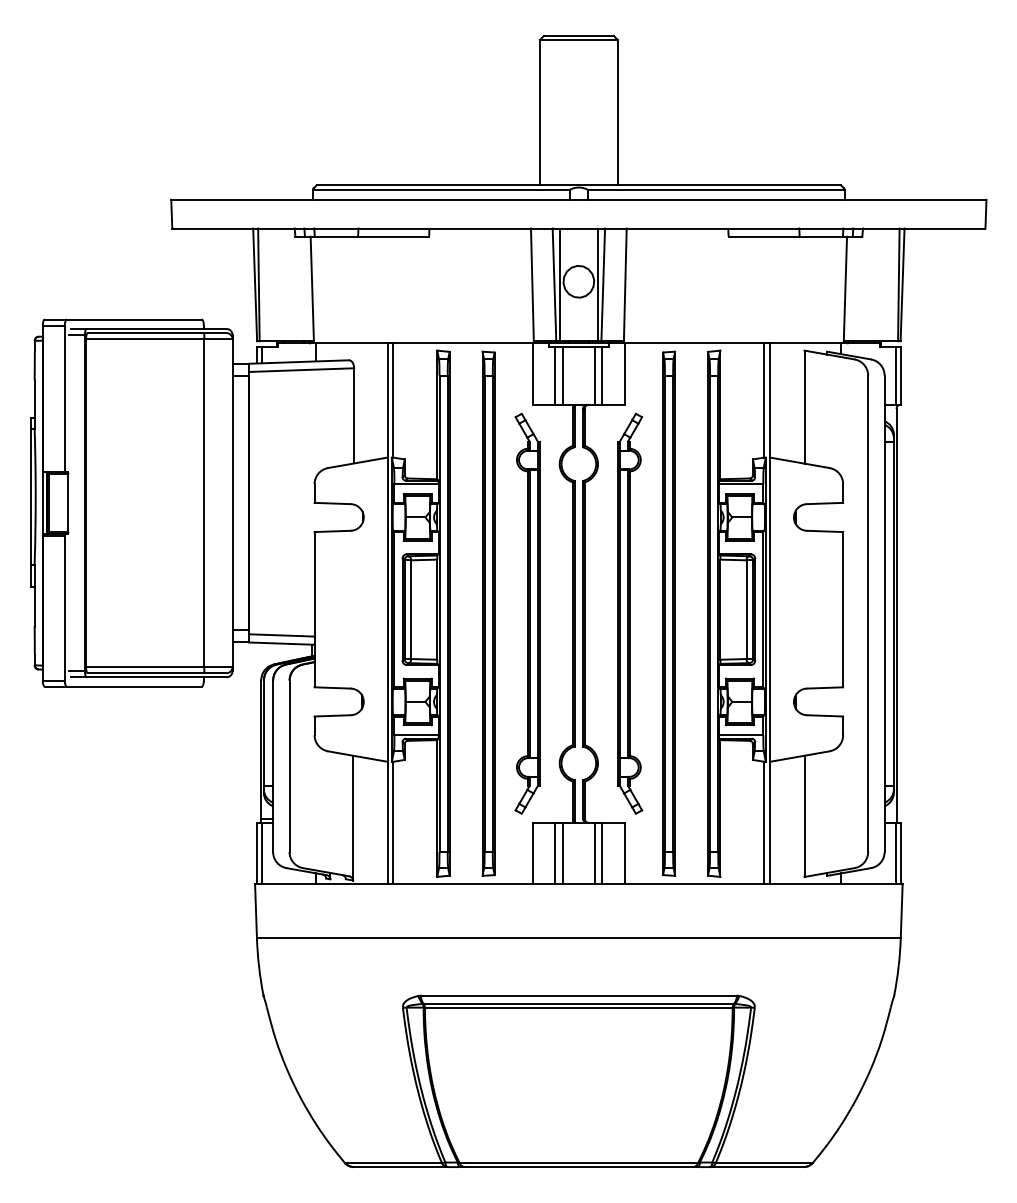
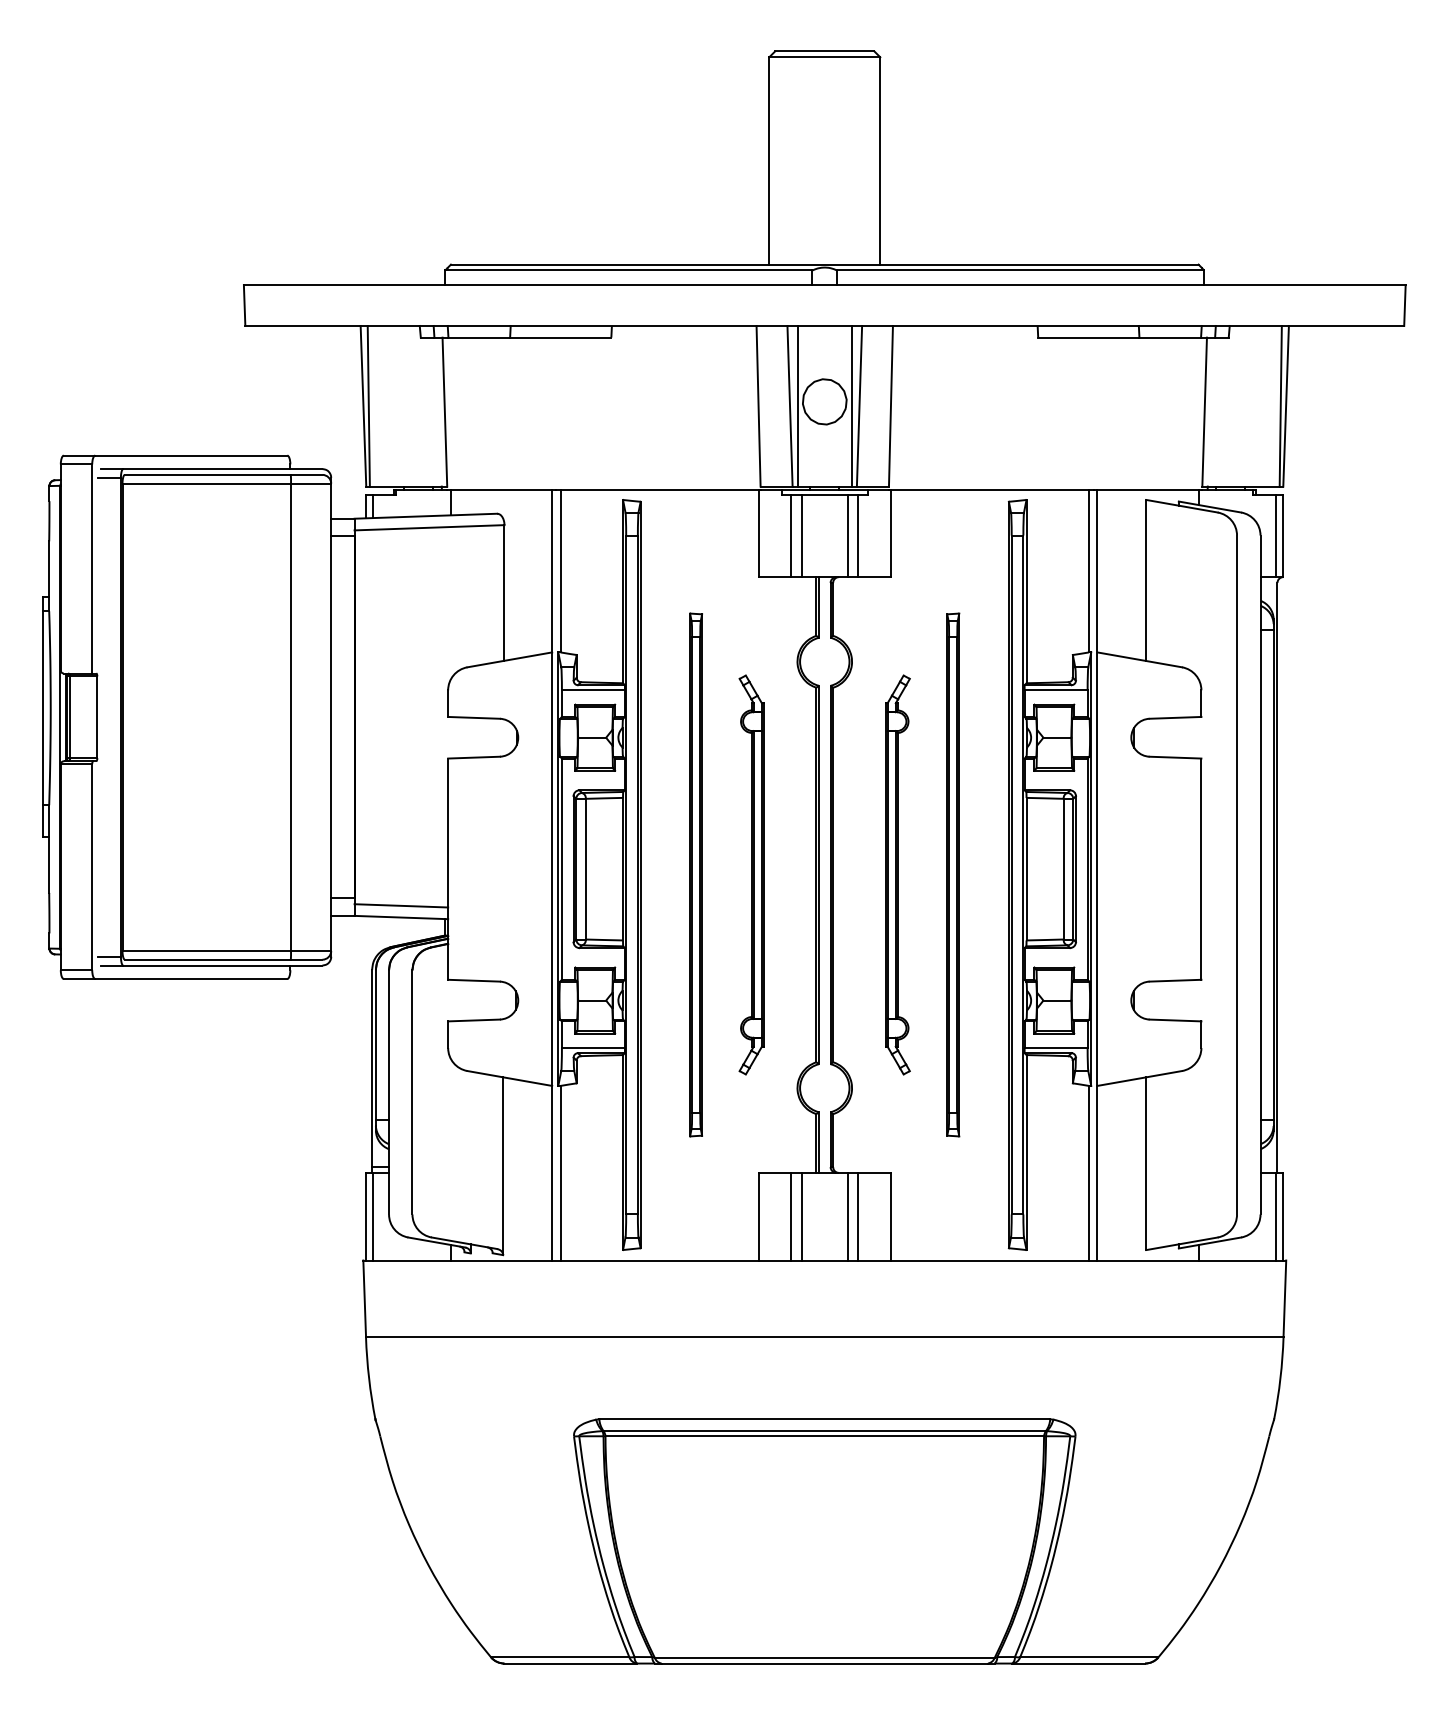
part: (488, 613) -> (695, 874), size x0.7
part: (527, 613) -> (751, 874), size x0.7
part: (629, 613) -> (897, 874), size x0.7
part: (668, 613) -> (952, 874), size x0.7

